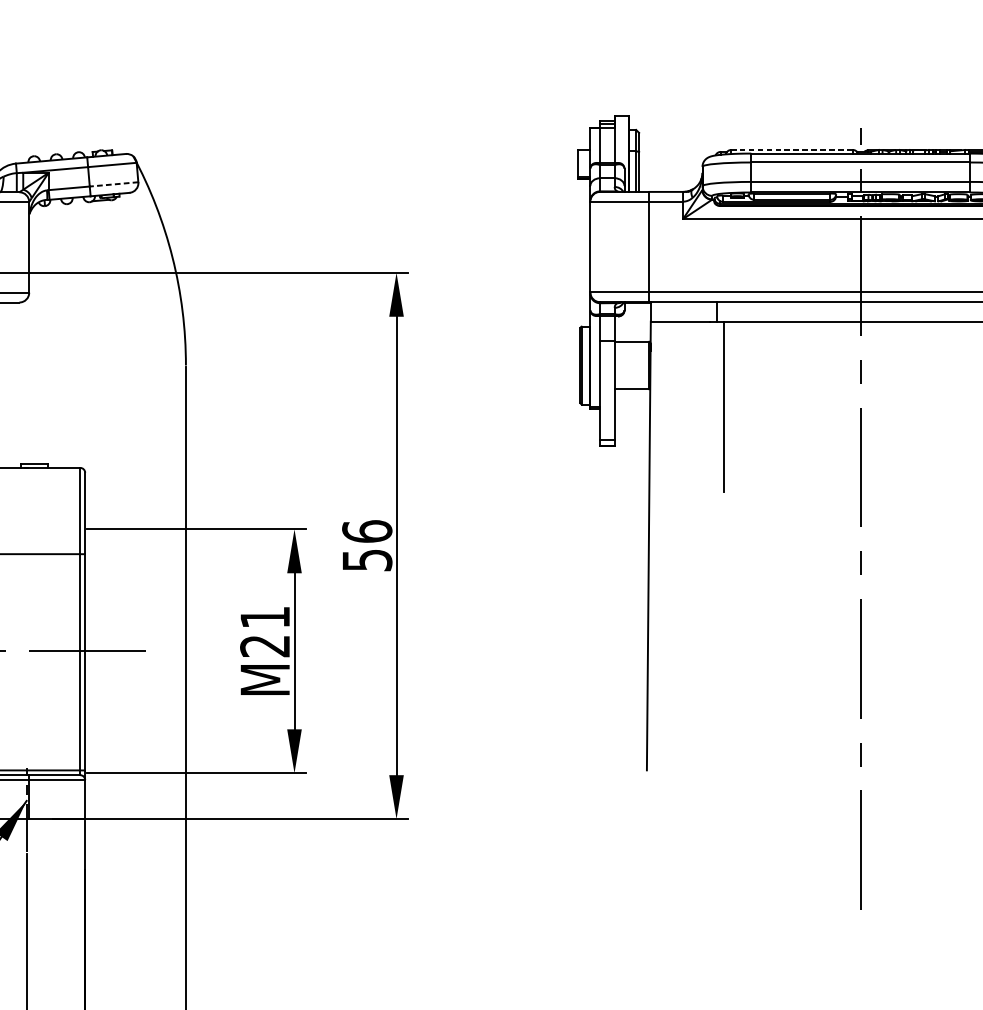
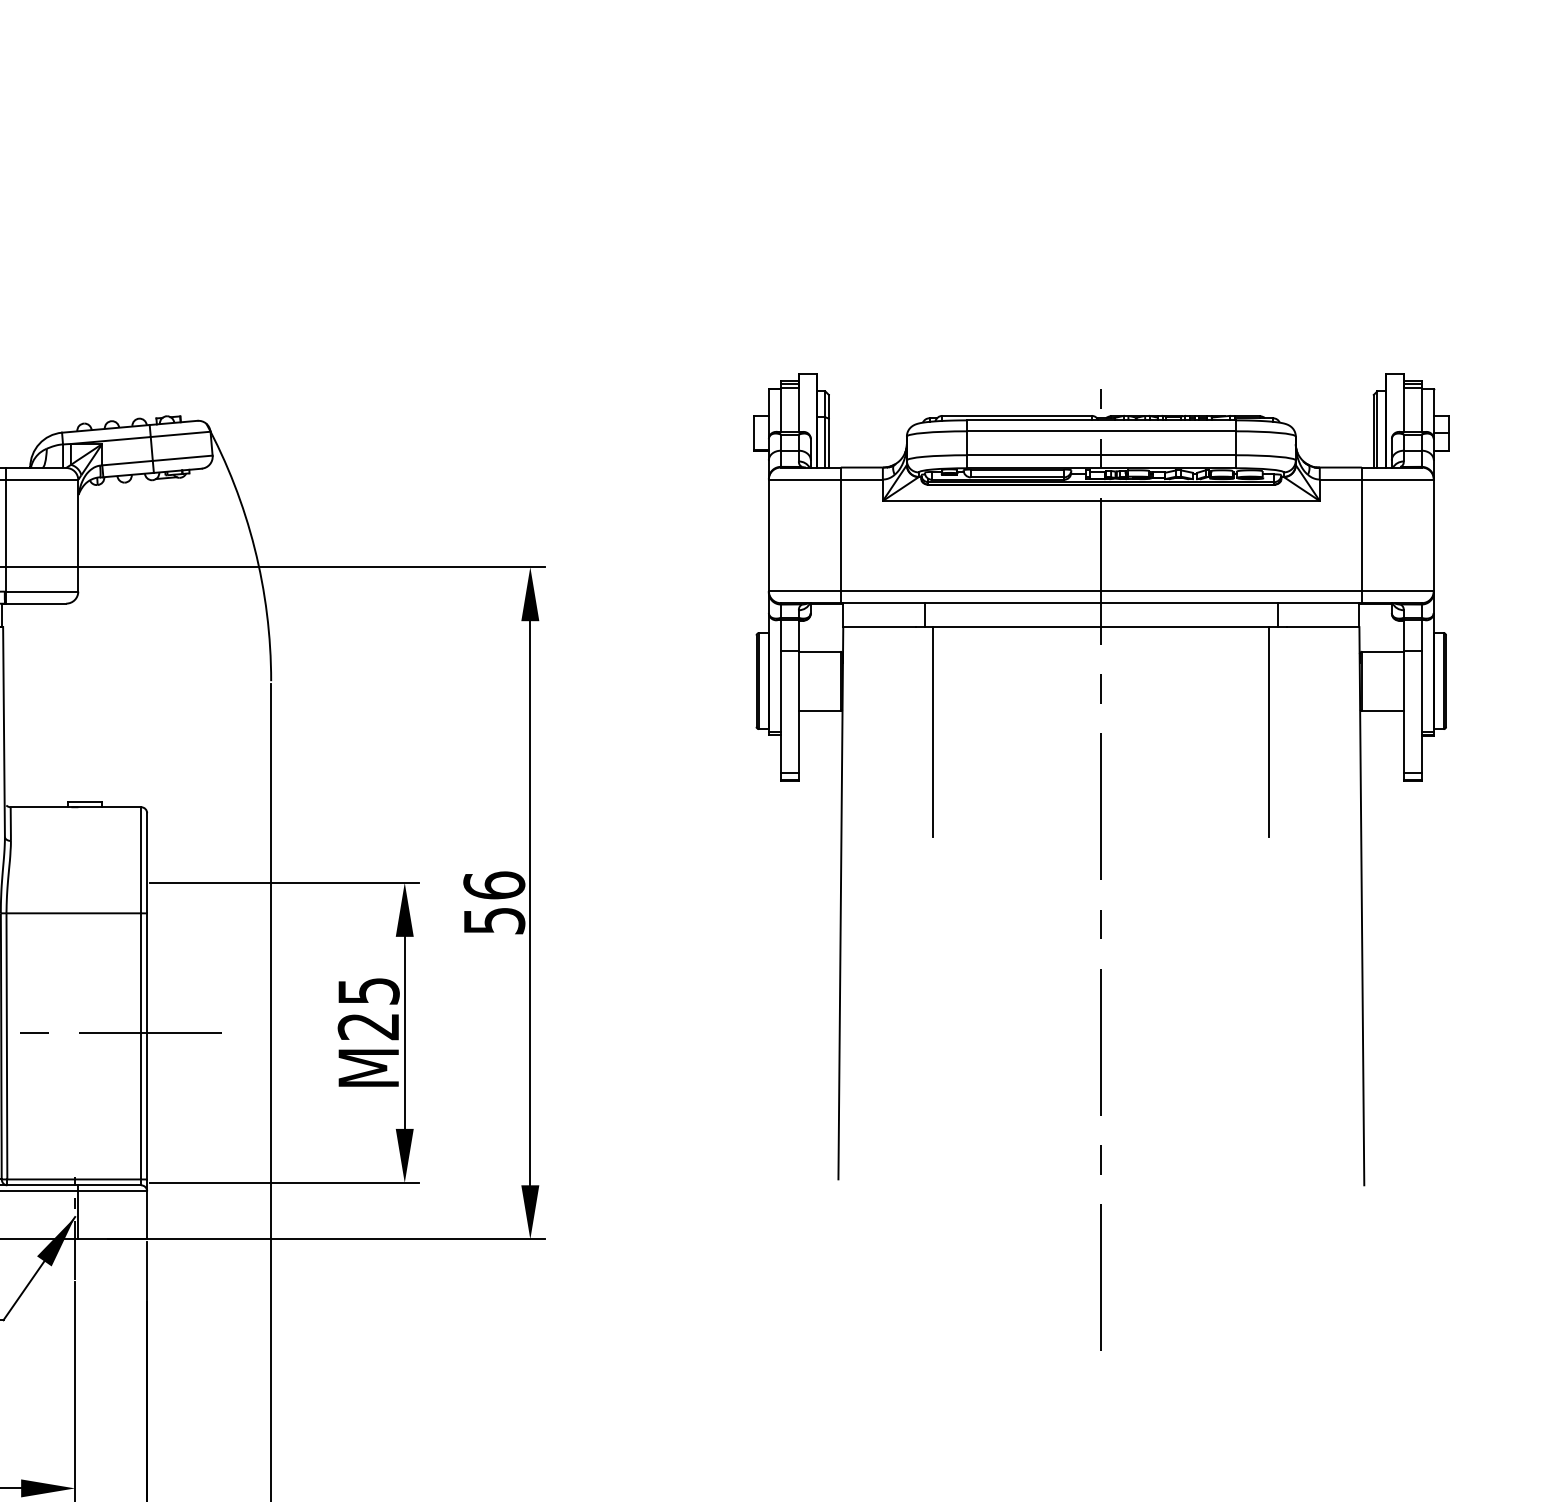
line: (792, 149) -> (1017, 415), dashed -> solid
line: (113, 184) -> (182, 458), dashed -> solid
text: (265, 617) -> (368, 991), M21 -> M25

